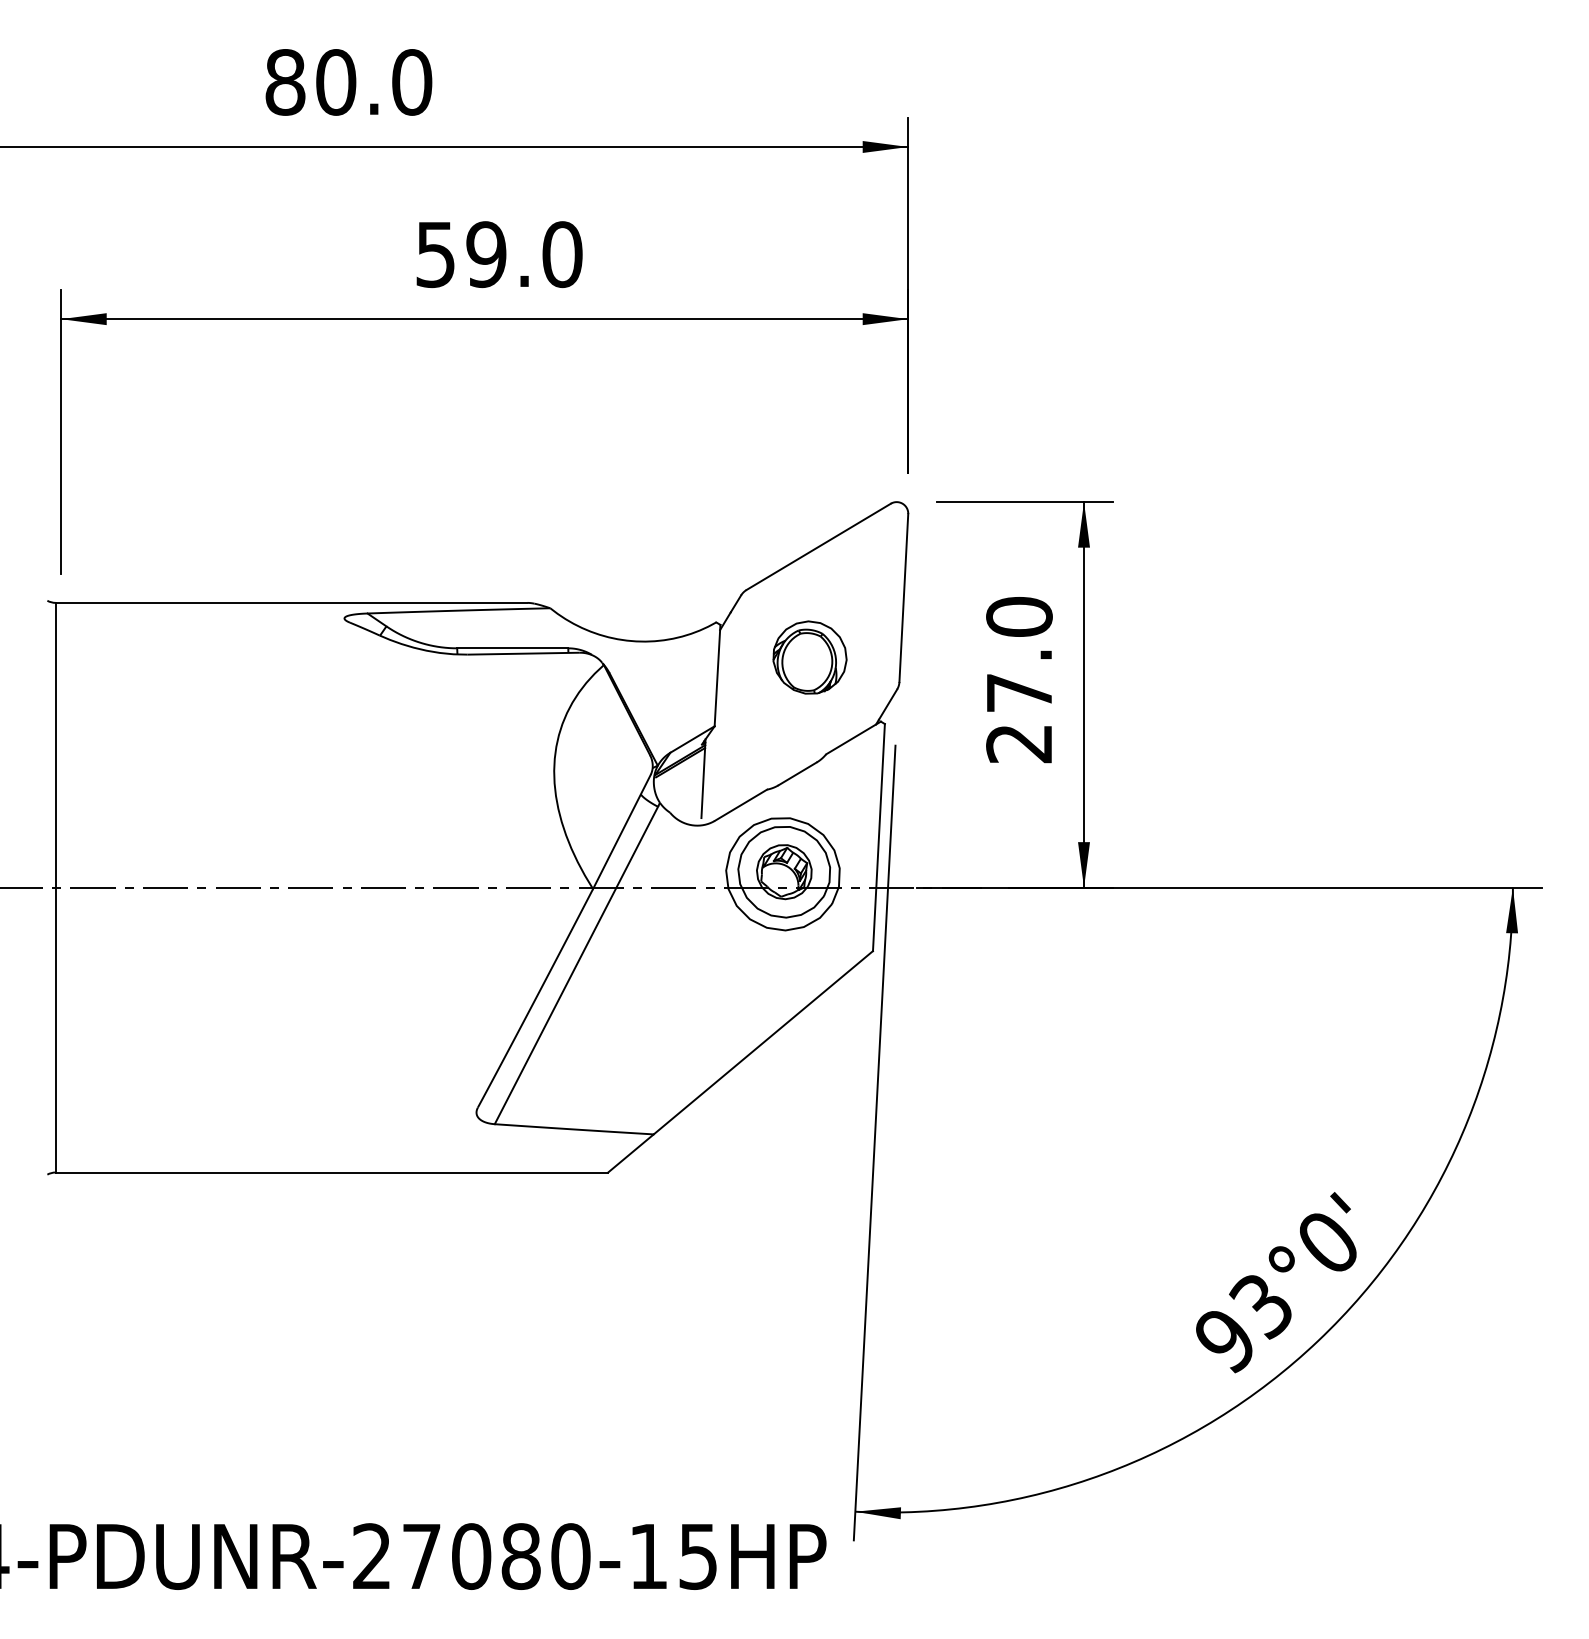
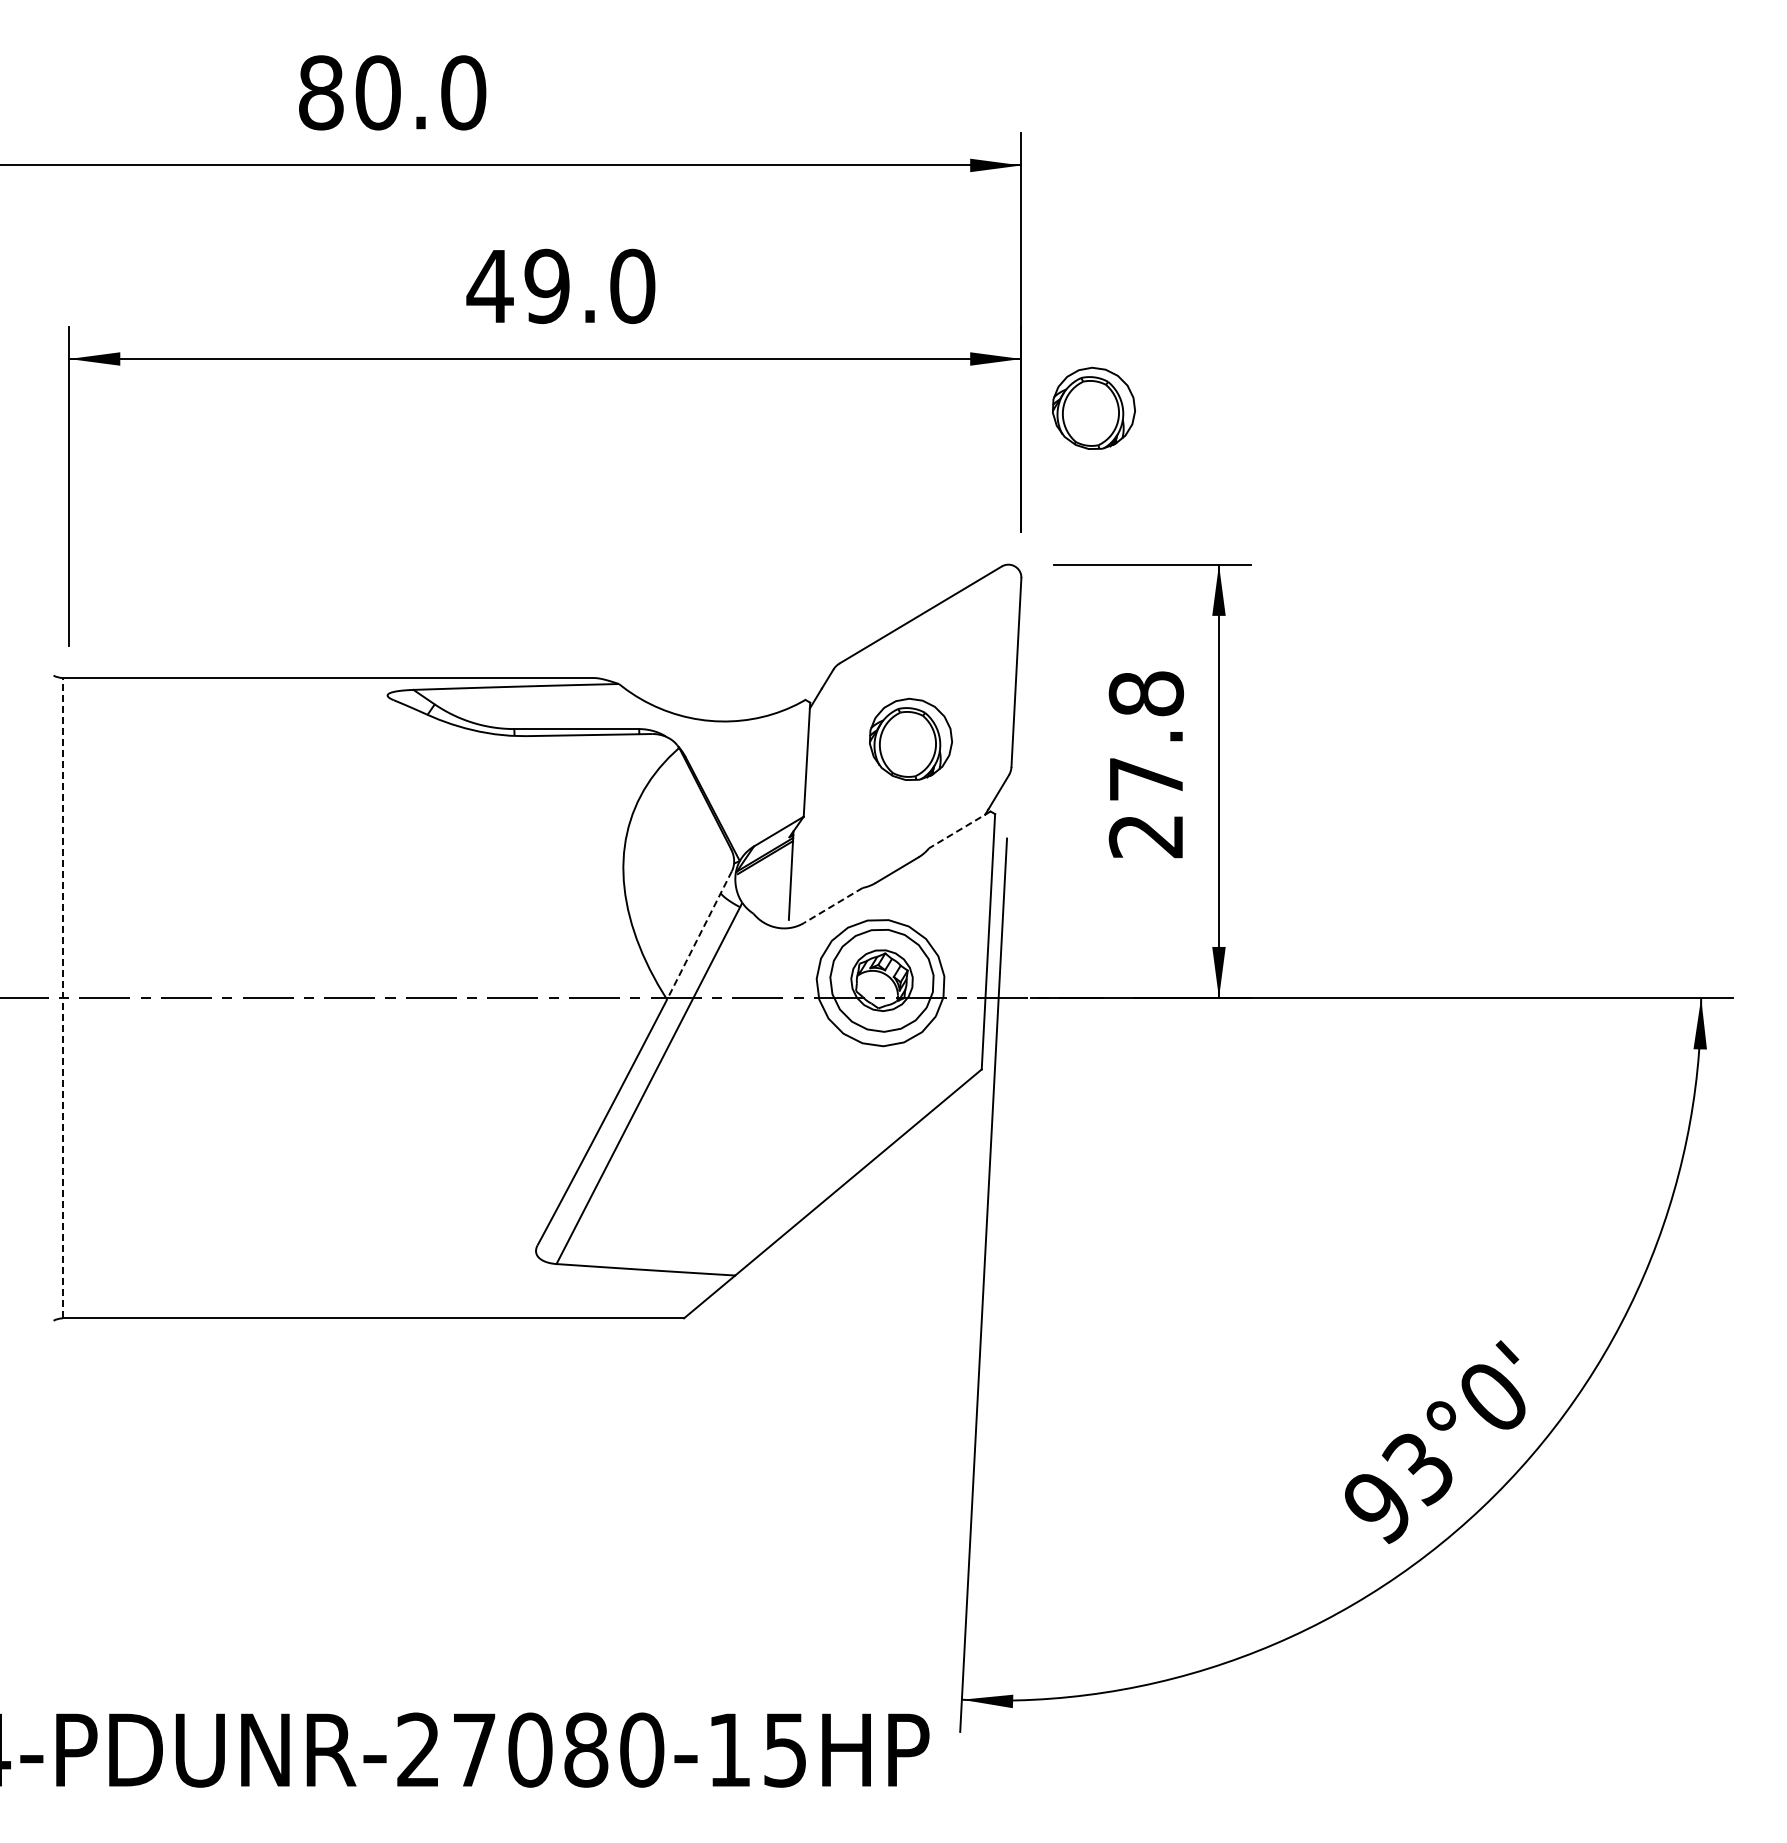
text: (435, 255) -> (489, 287), 59.0 -> 49.0
part: (972, 362) -> (1093, 407), added
text: (1019, 616) -> (1146, 693), 27.0 -> 27.8
line: (853, 737) -> (959, 829), solid -> dashed
line: (740, 805) -> (832, 905), solid -> dashed
line: (621, 831) -> (699, 935), solid -> dashed
line: (55, 887) -> (62, 997), solid -> dashed

